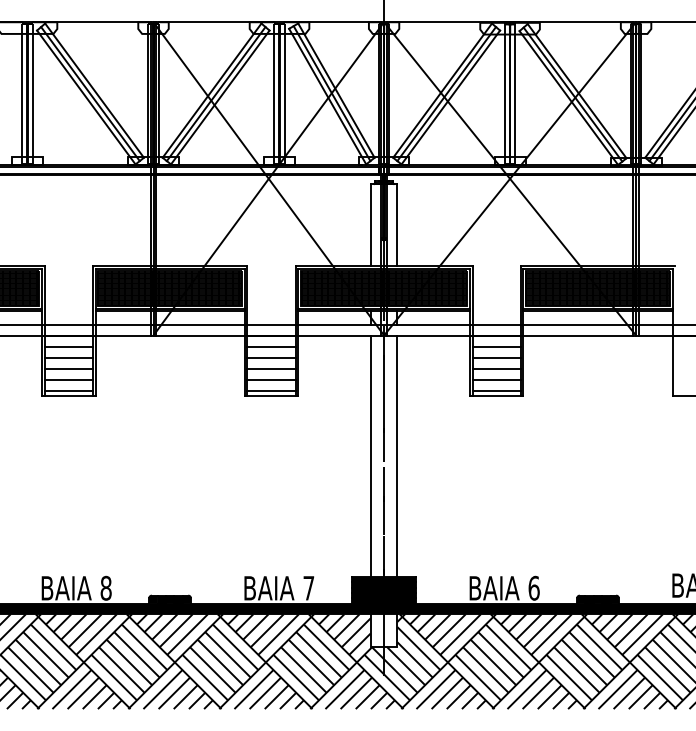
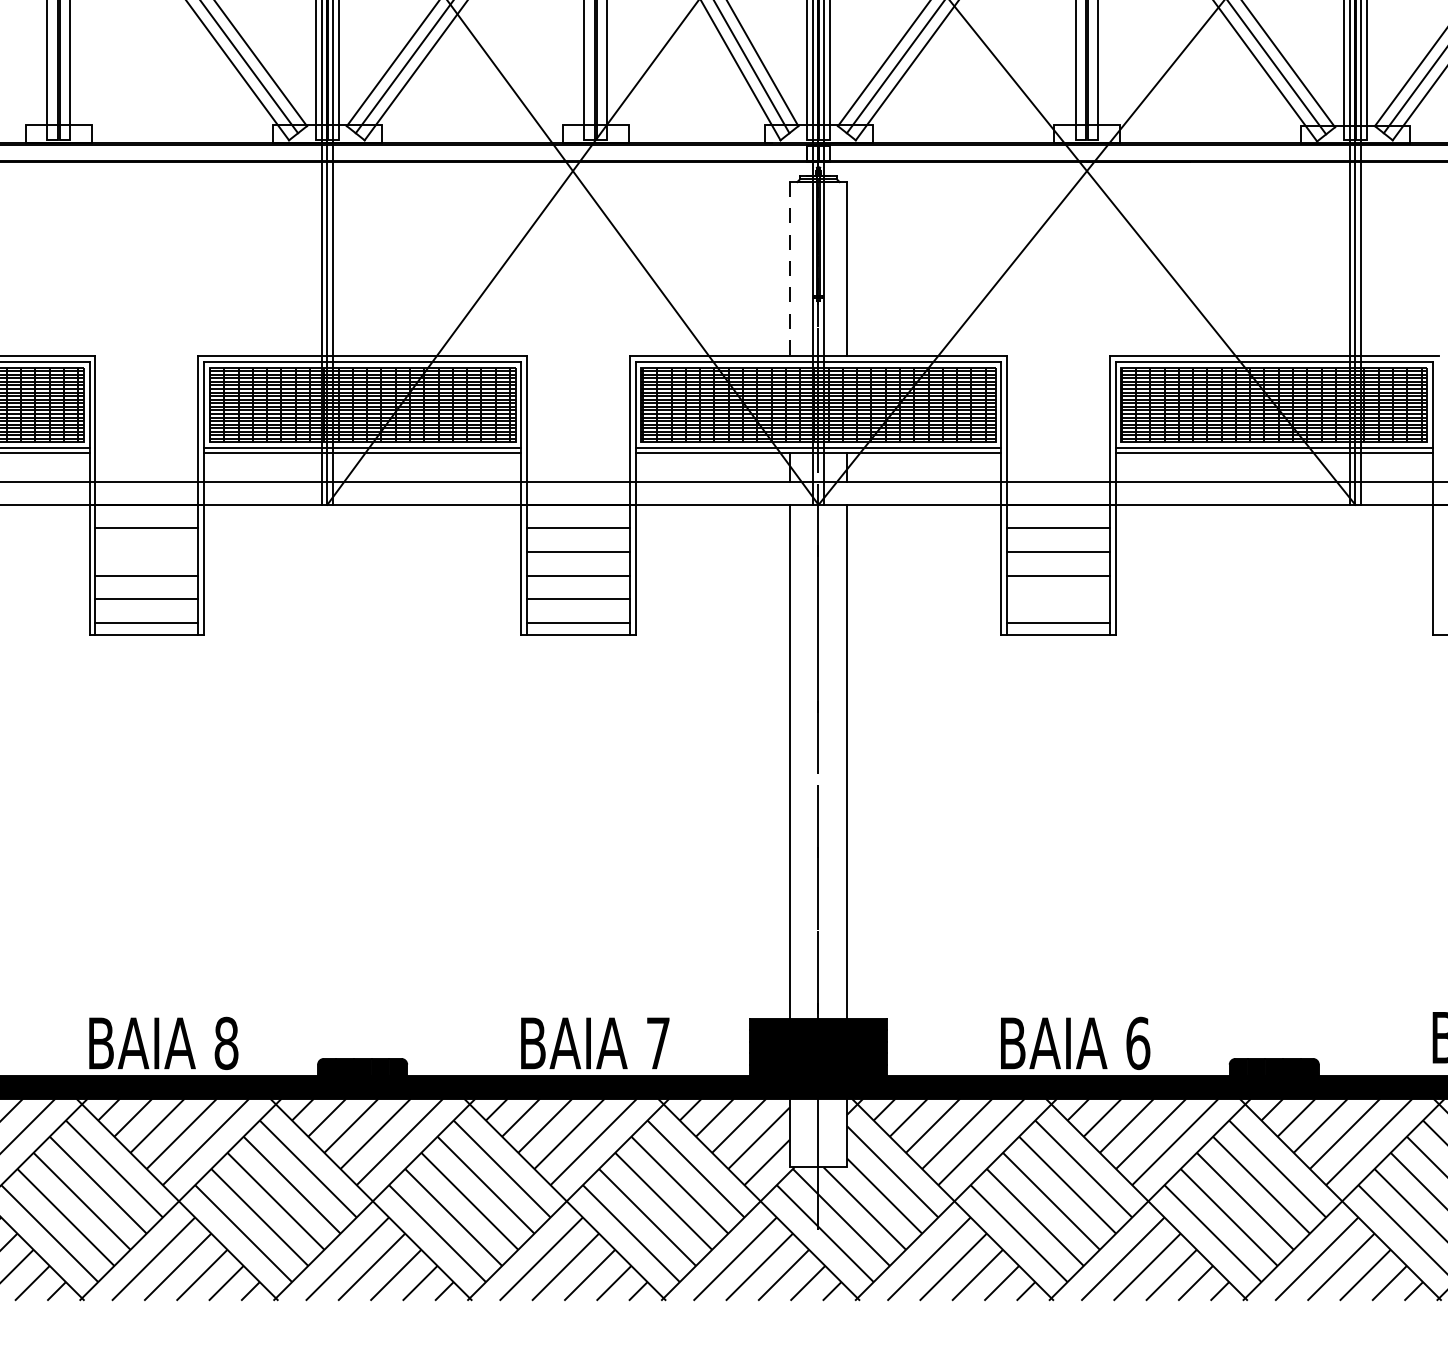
line: (370, 224) -> (789, 268), solid -> dashed
line: (68, 357) -> (146, 551), removed
line: (496, 379) -> (1058, 598), removed

